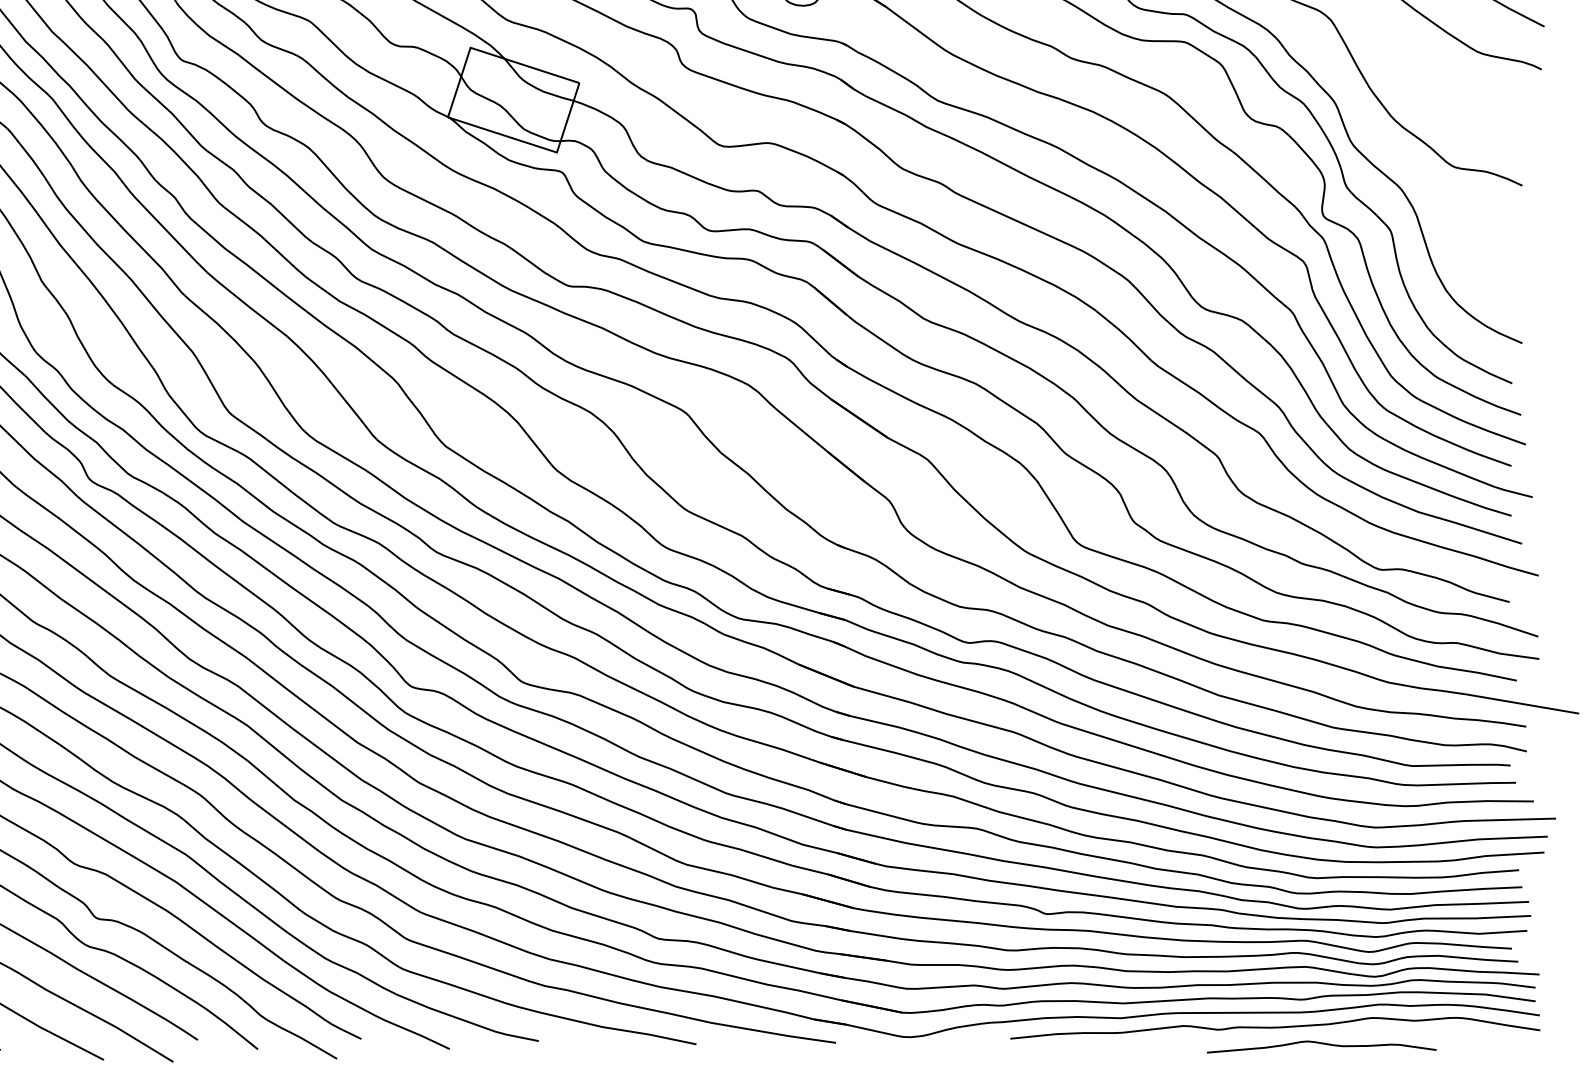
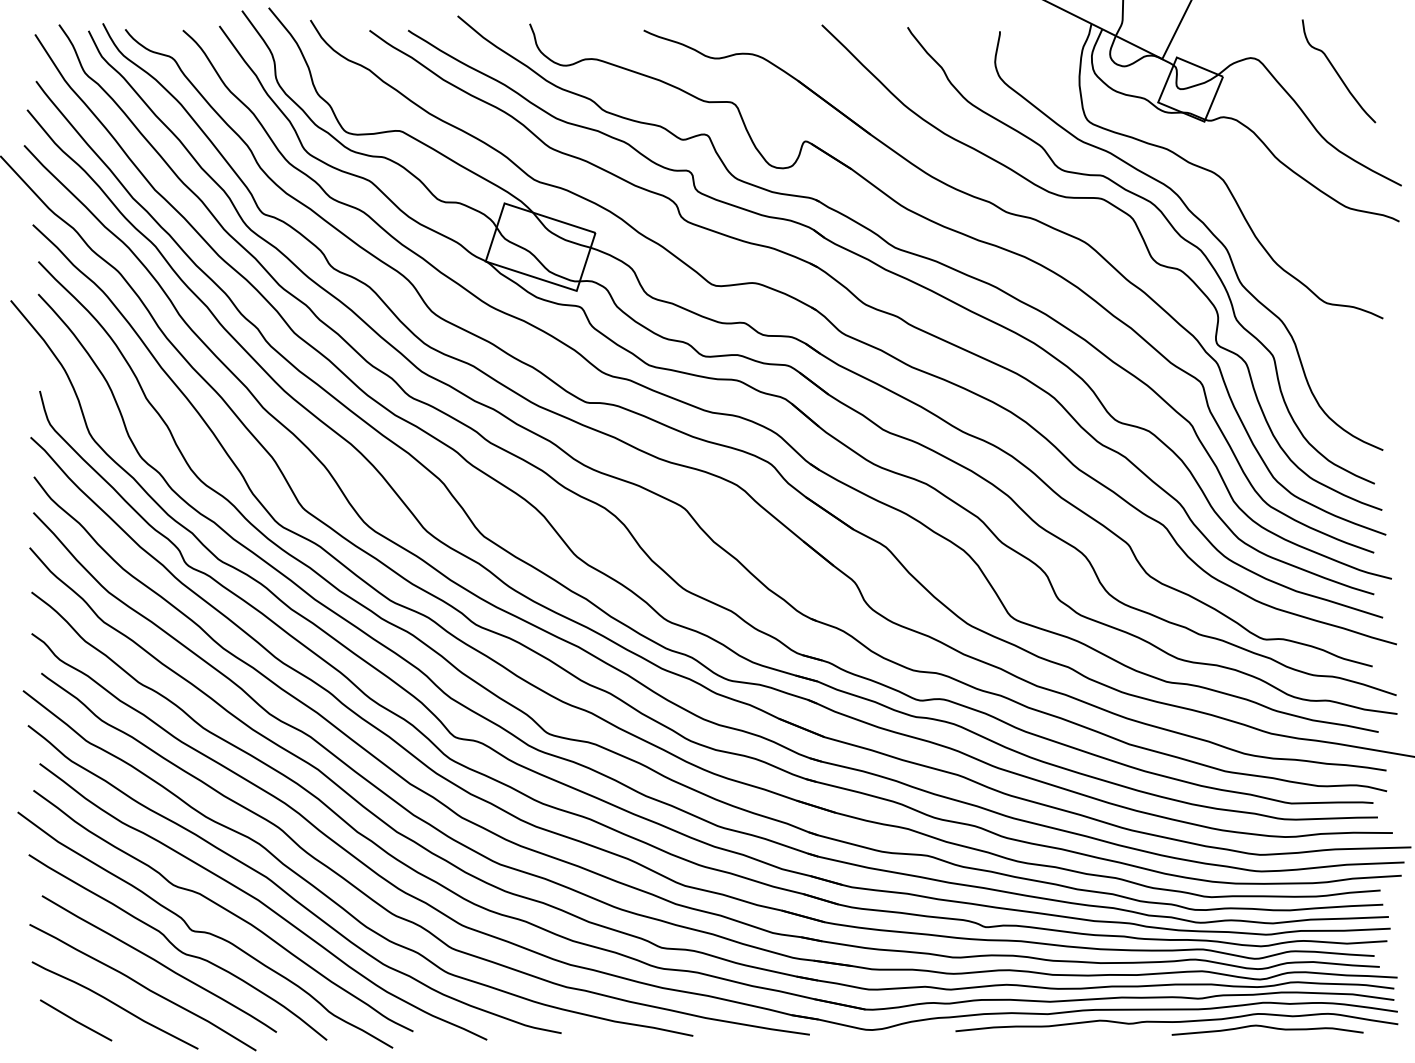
curve: (1322, 1044) -> (1268, 1028), moved

